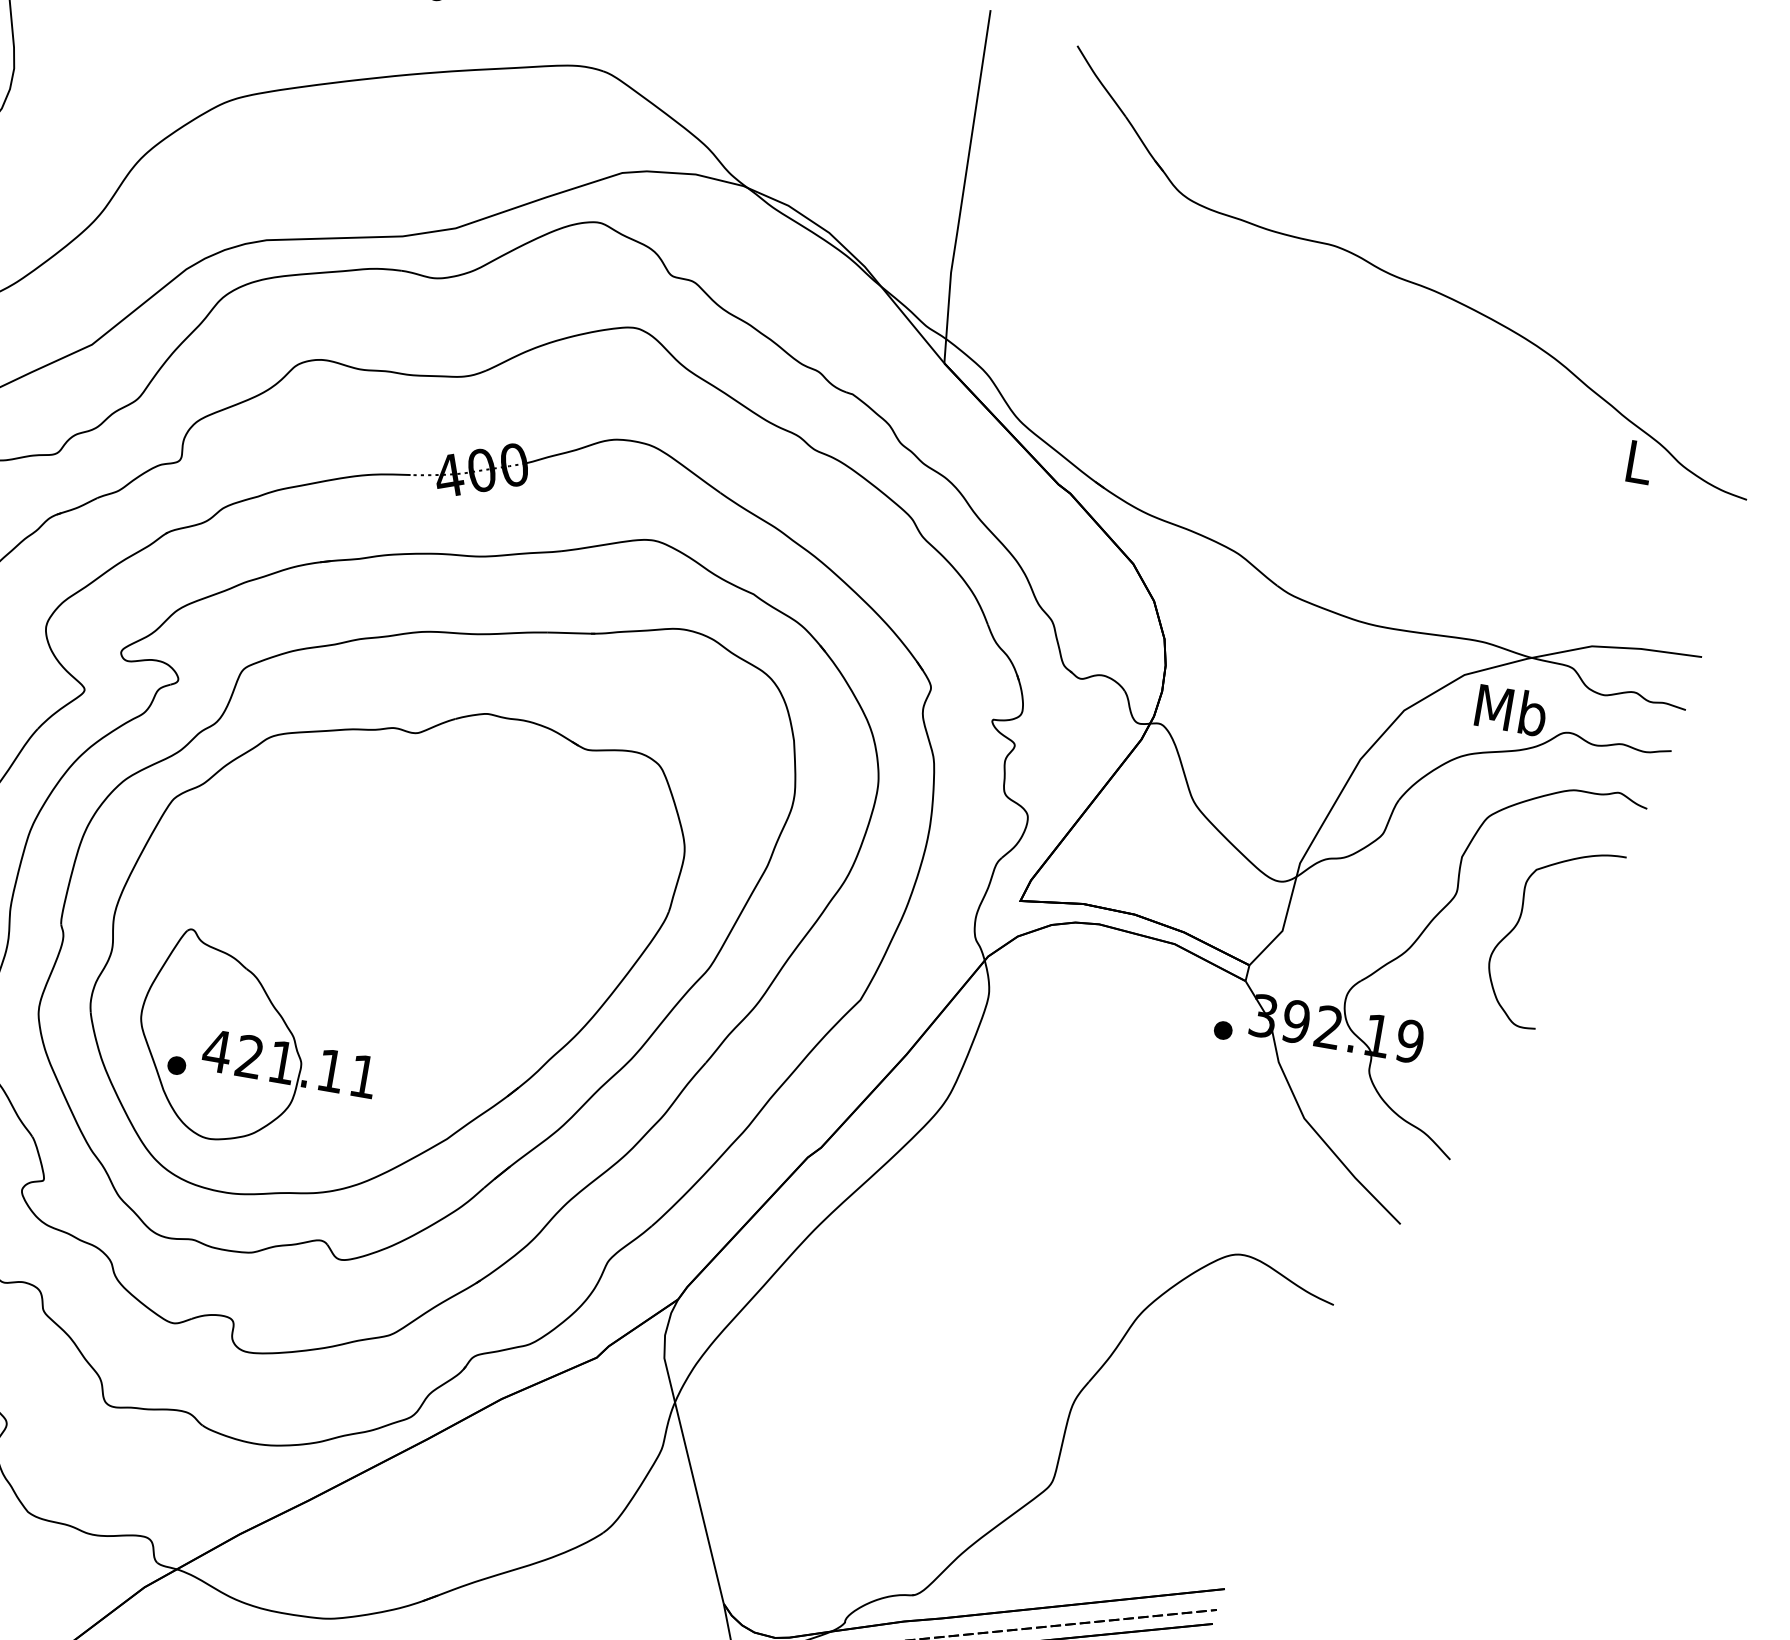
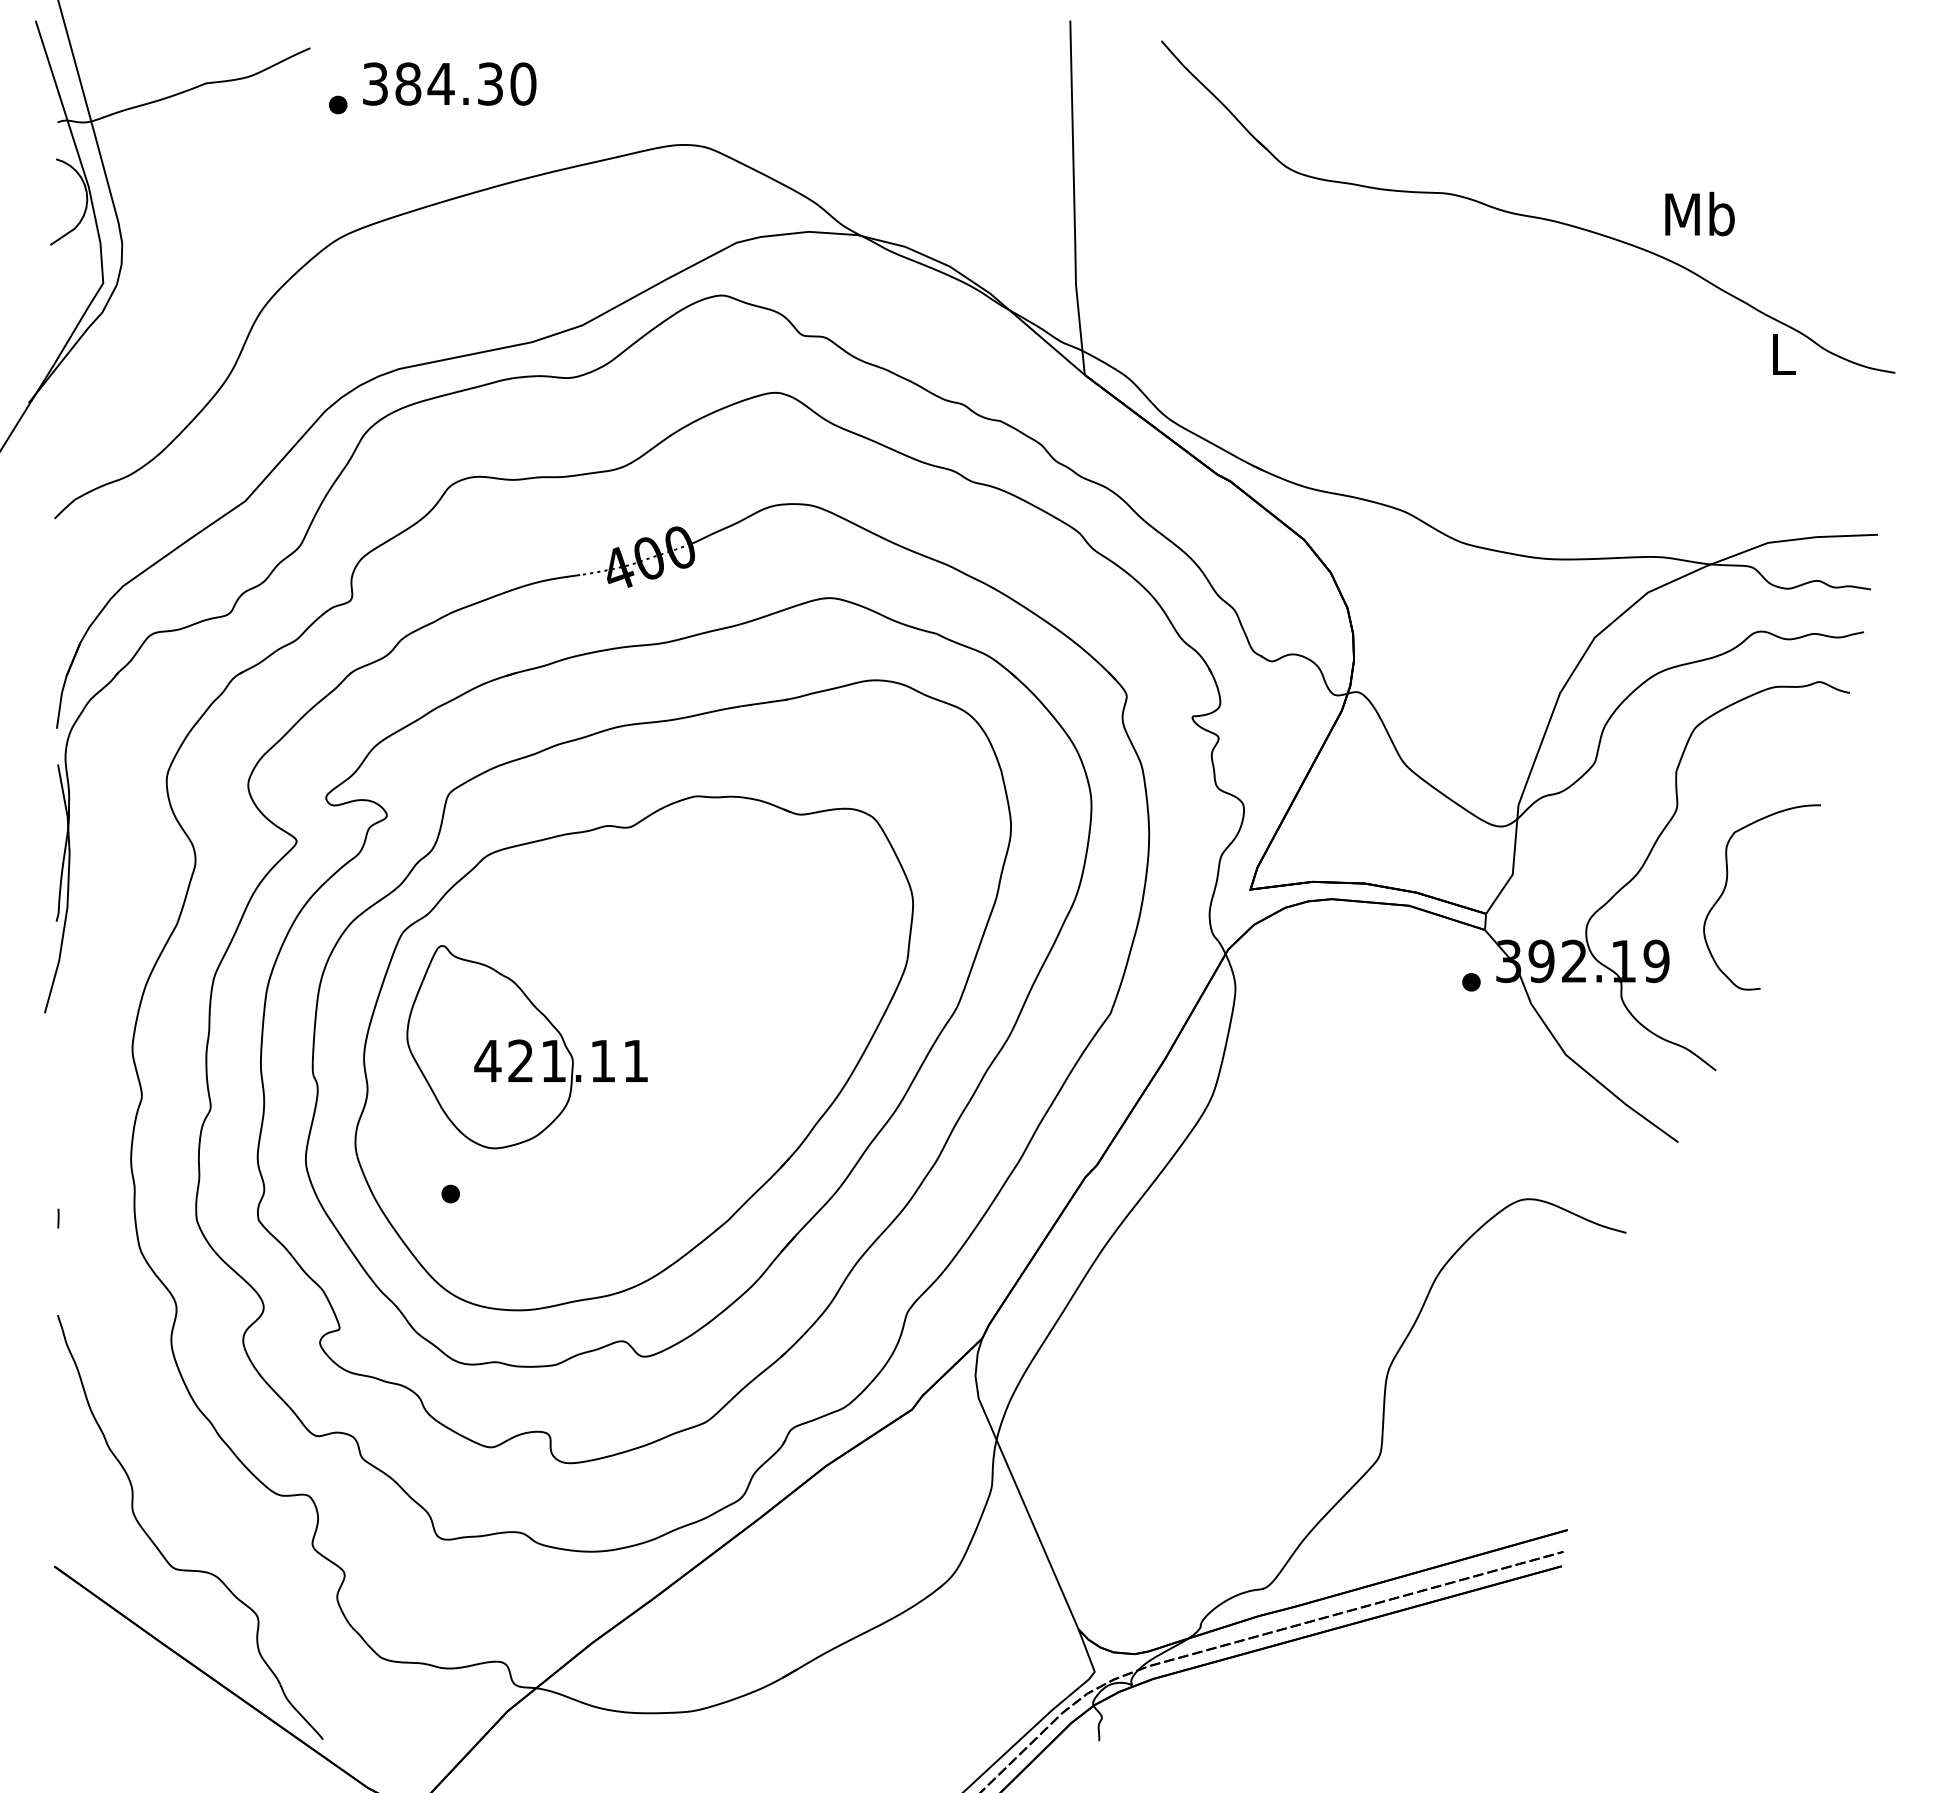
text: (1511, 709) -> (1699, 213), moved
curve: (1519, 921) -> (1726, 886), moved
part: (257, 1044) -> (526, 1047), moved

